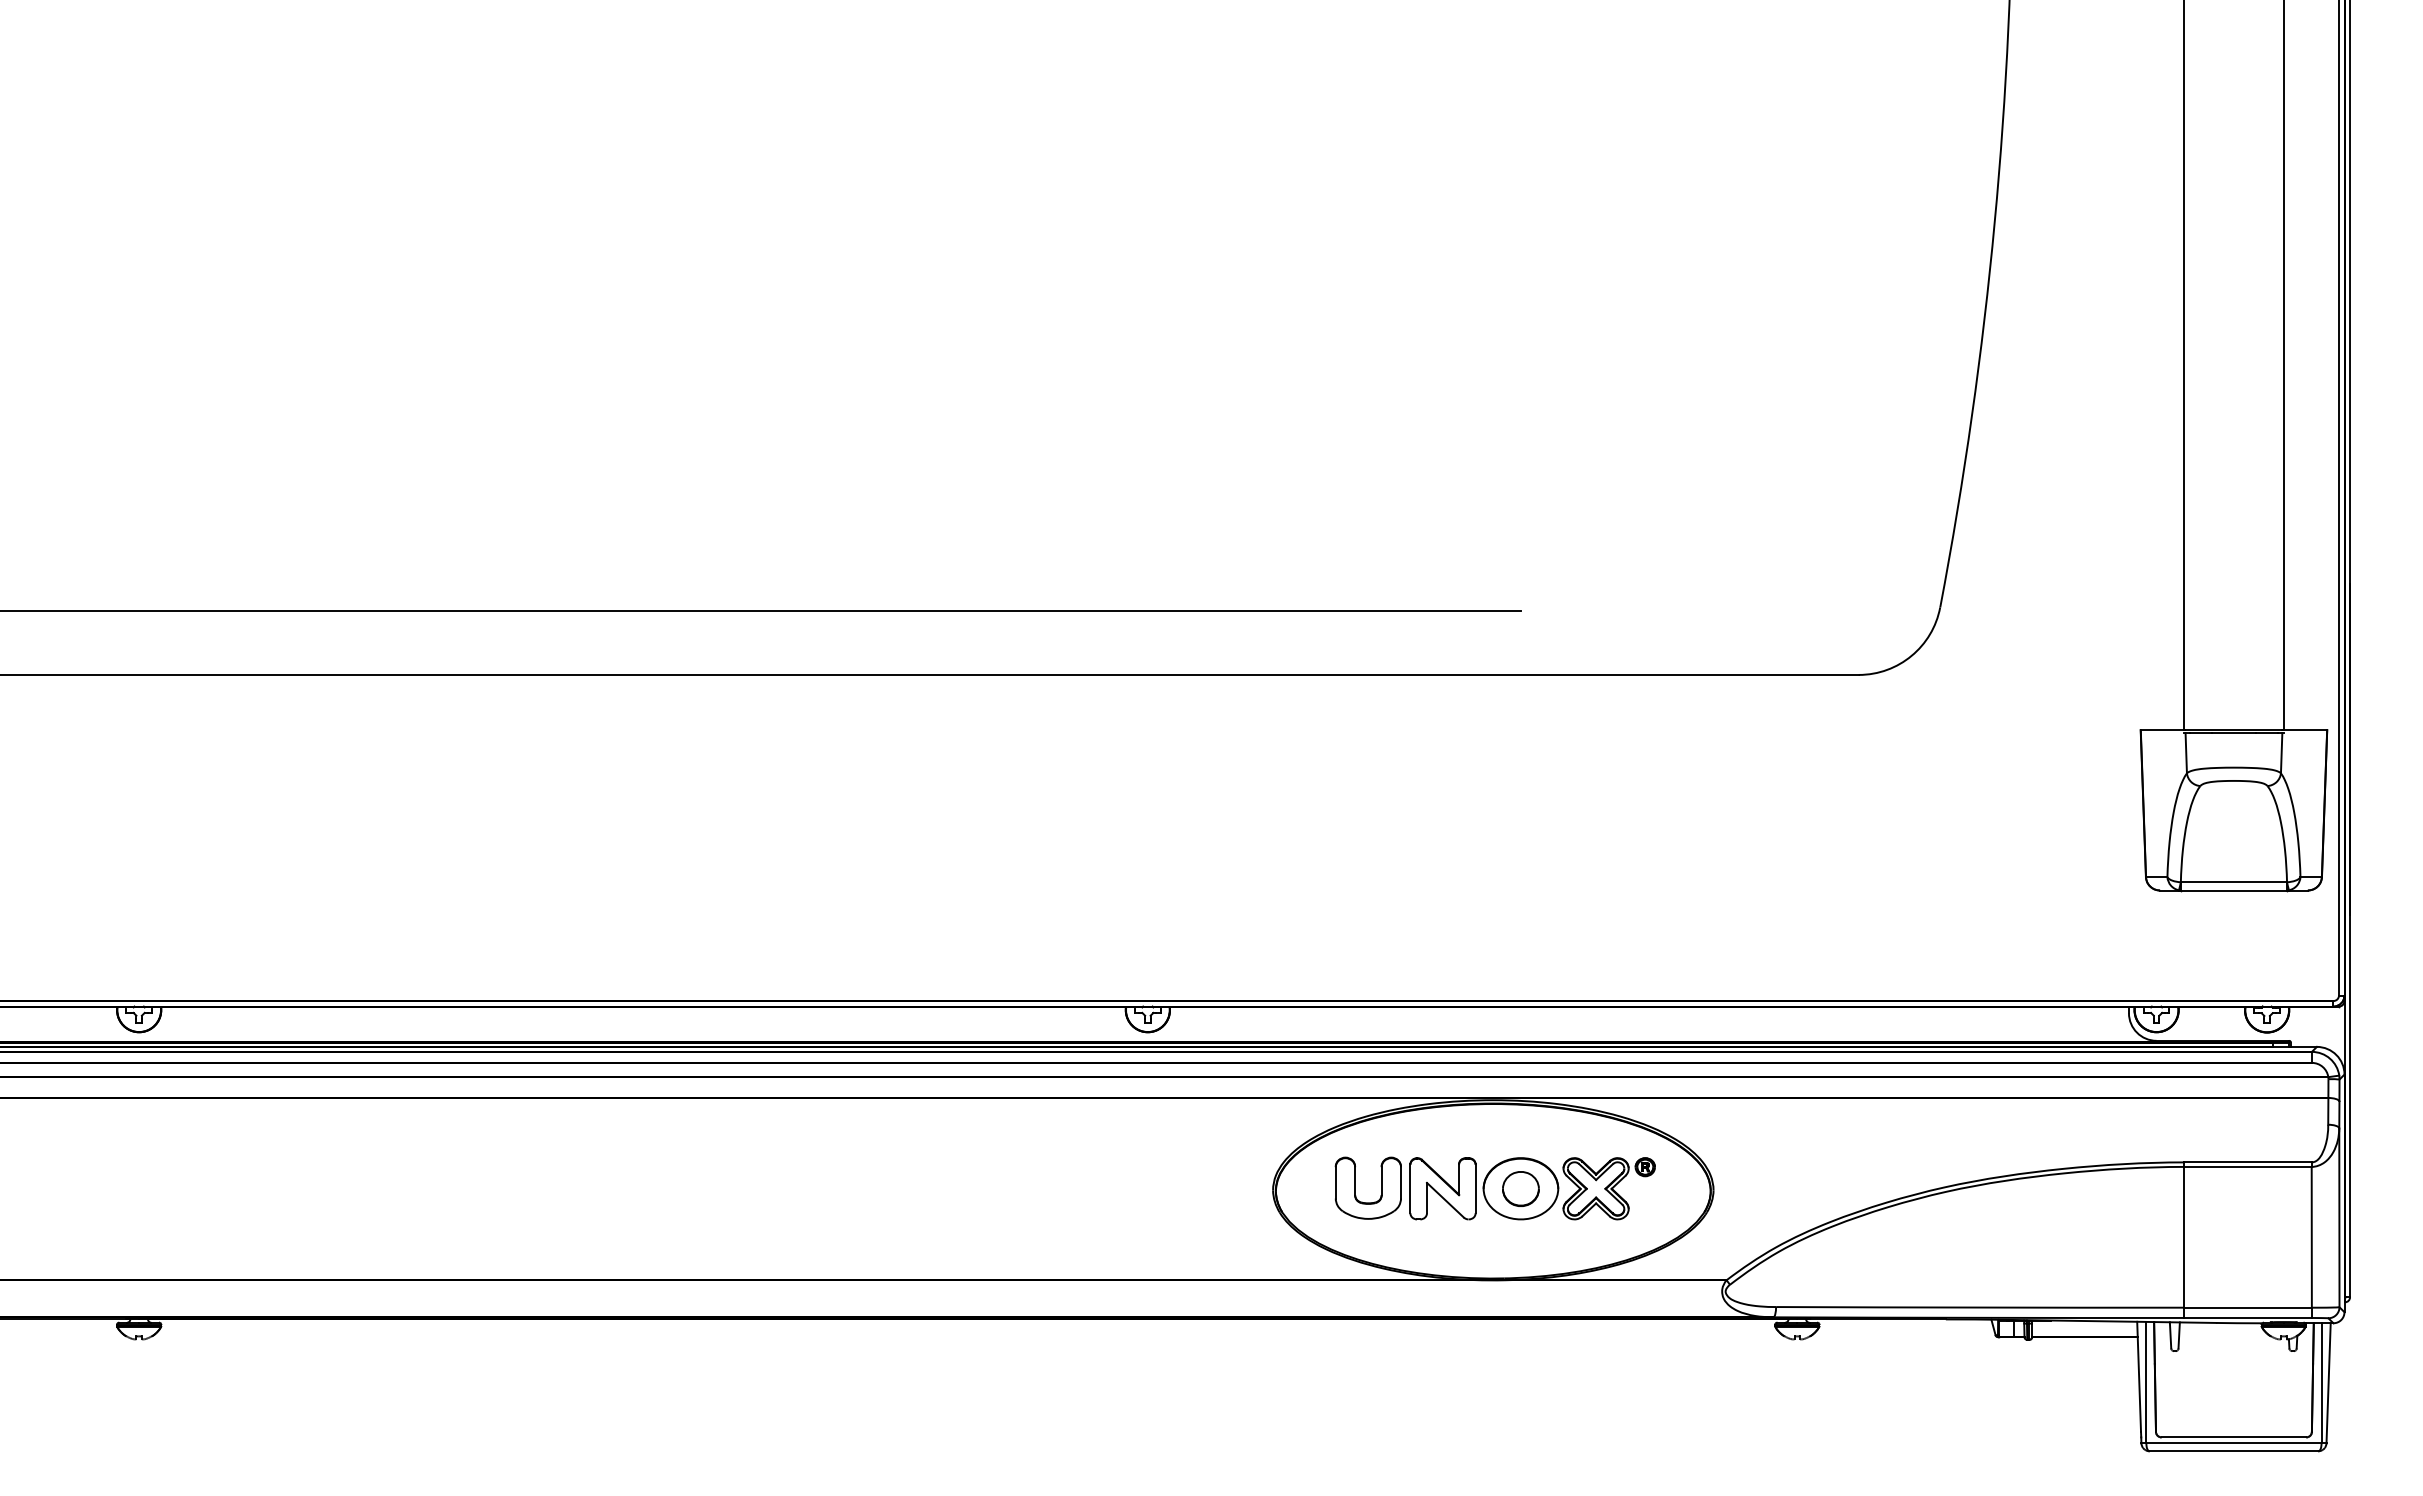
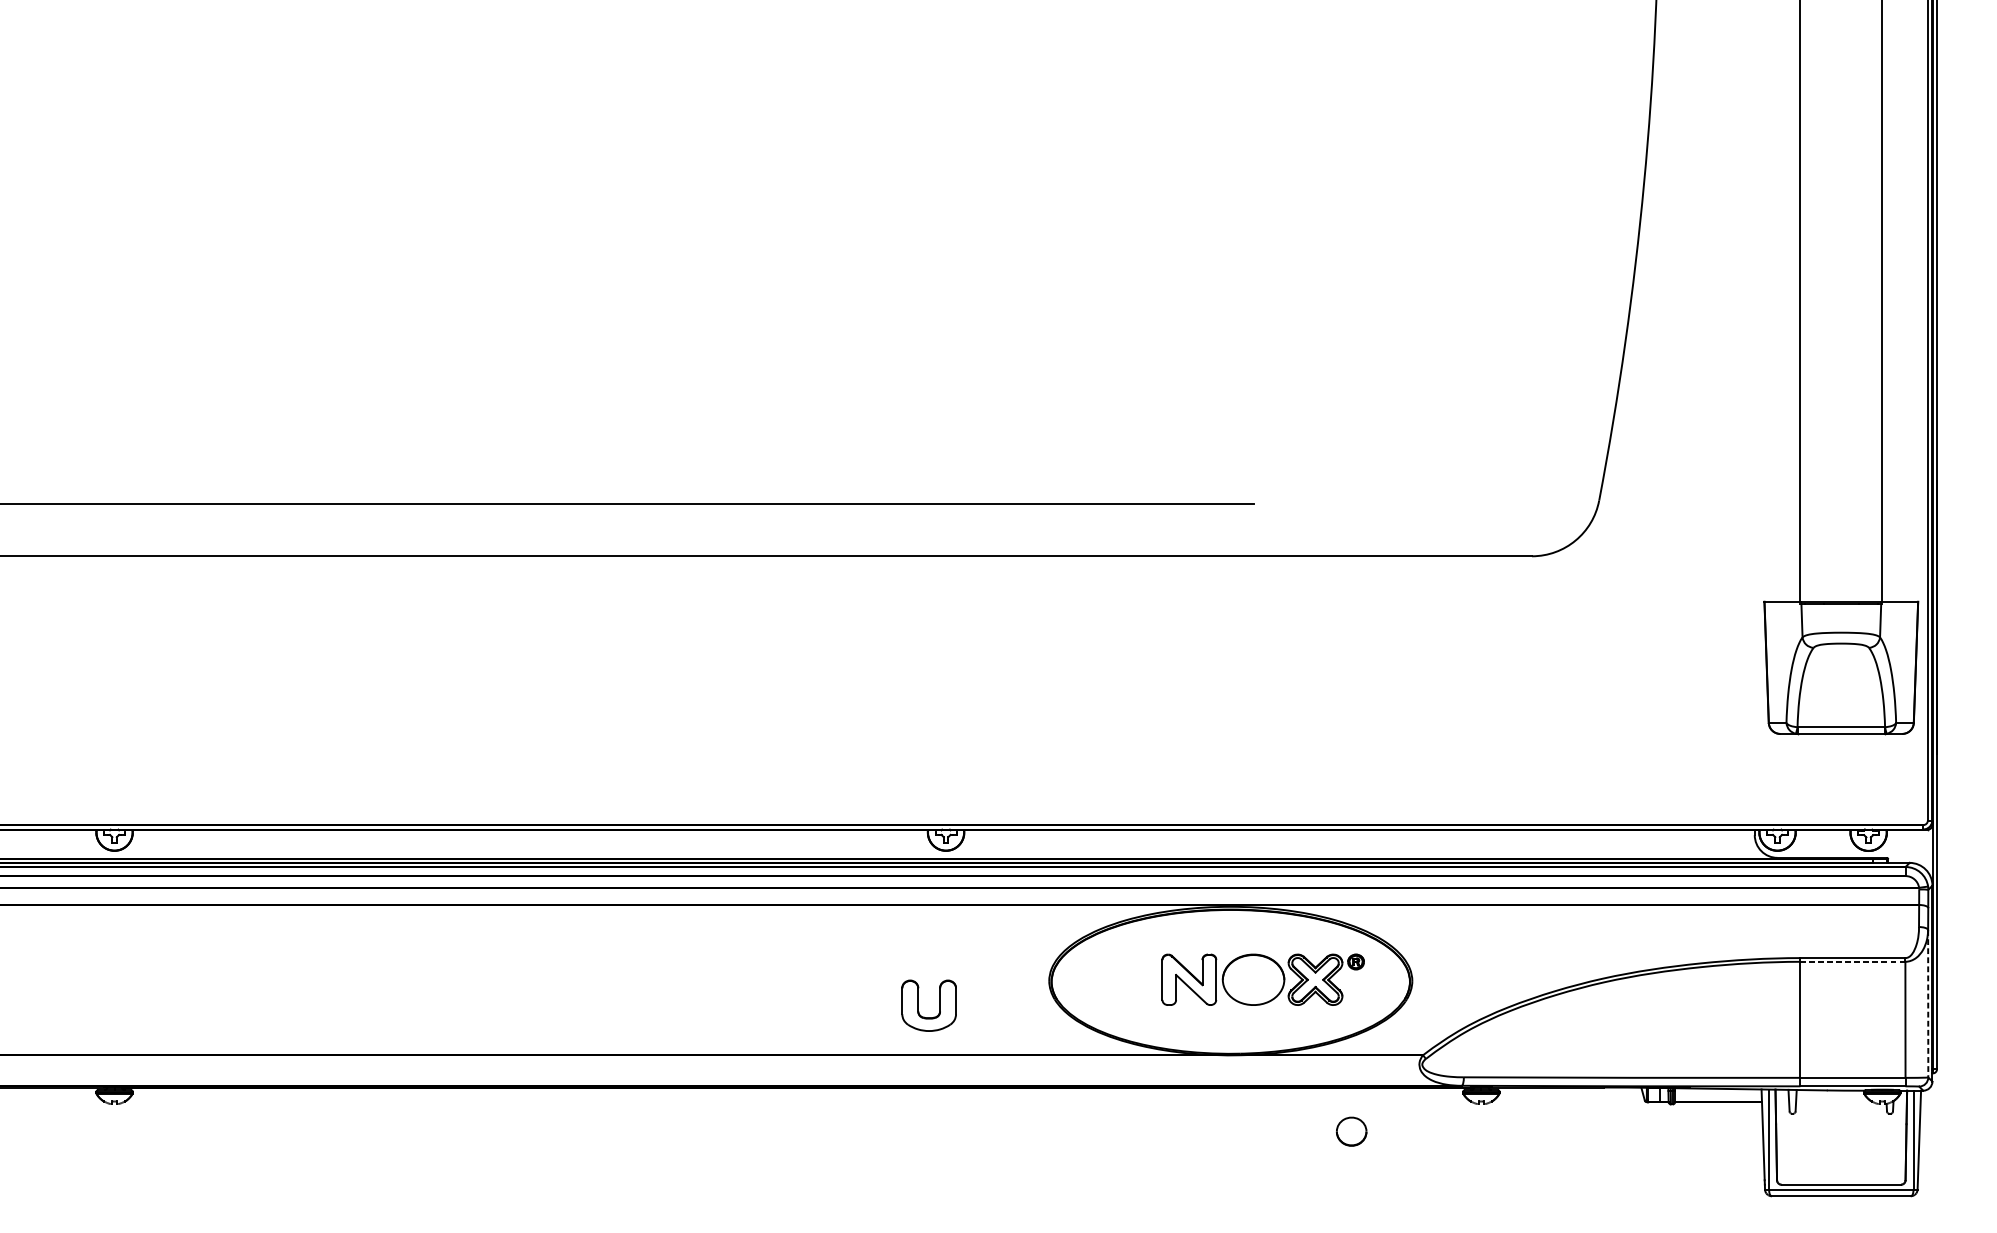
line: (2247, 1166) -> (1852, 961), solid -> dashed
part: (1355, 1187) -> (918, 1005), moved
part: (1520, 1188) -> (1351, 1131), moved
line: (2339, 1218) -> (1928, 1004), solid -> dashed

